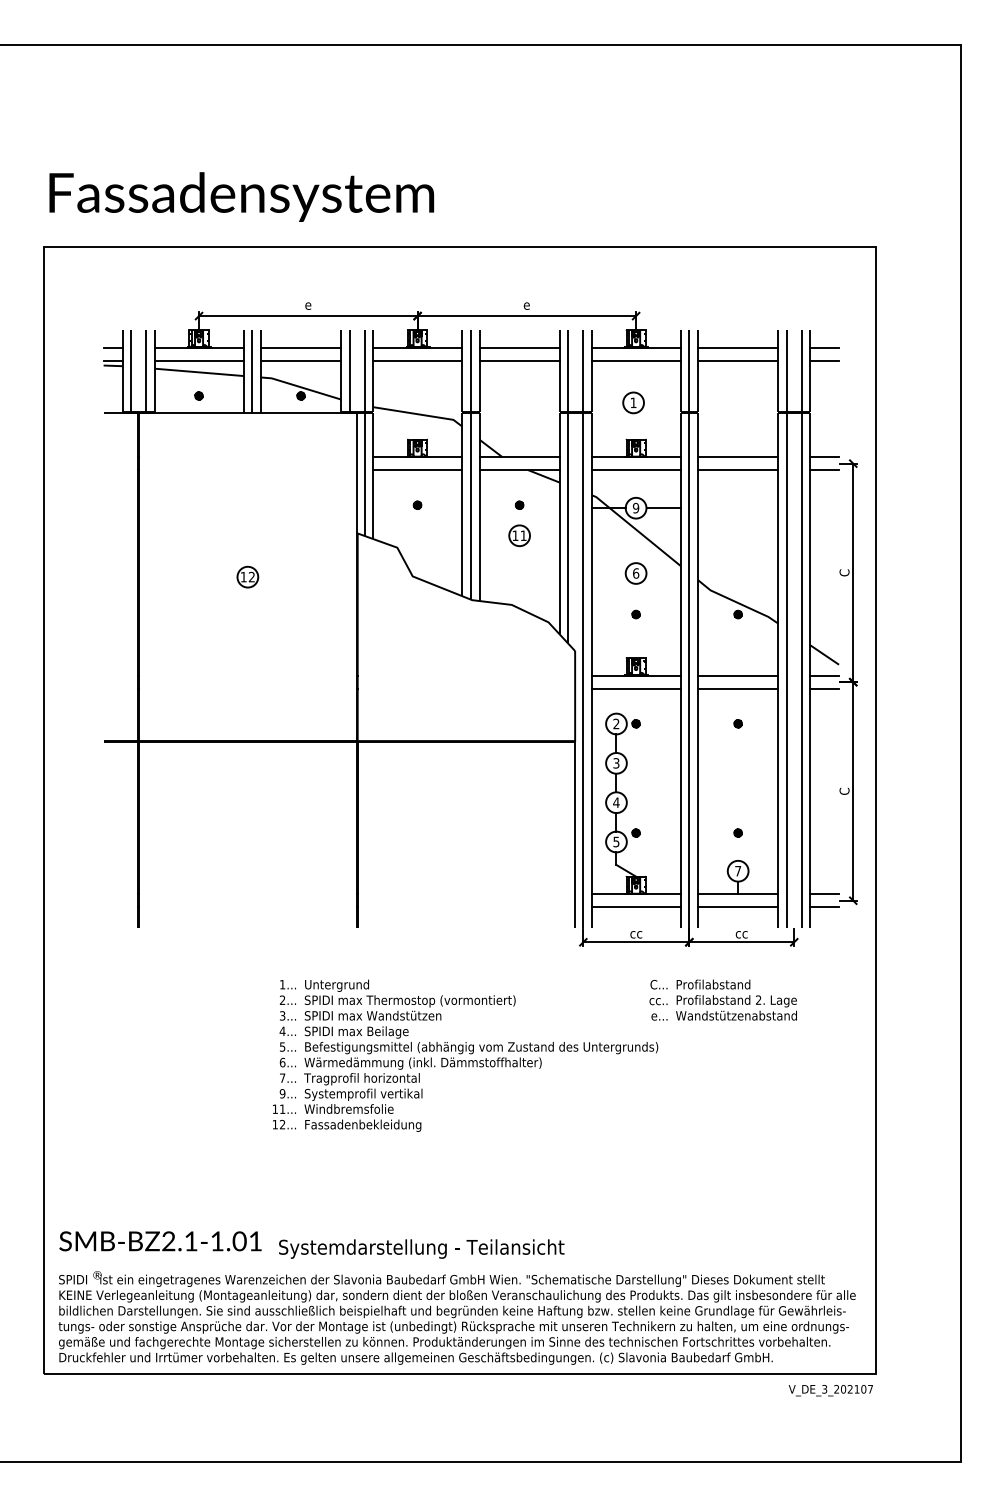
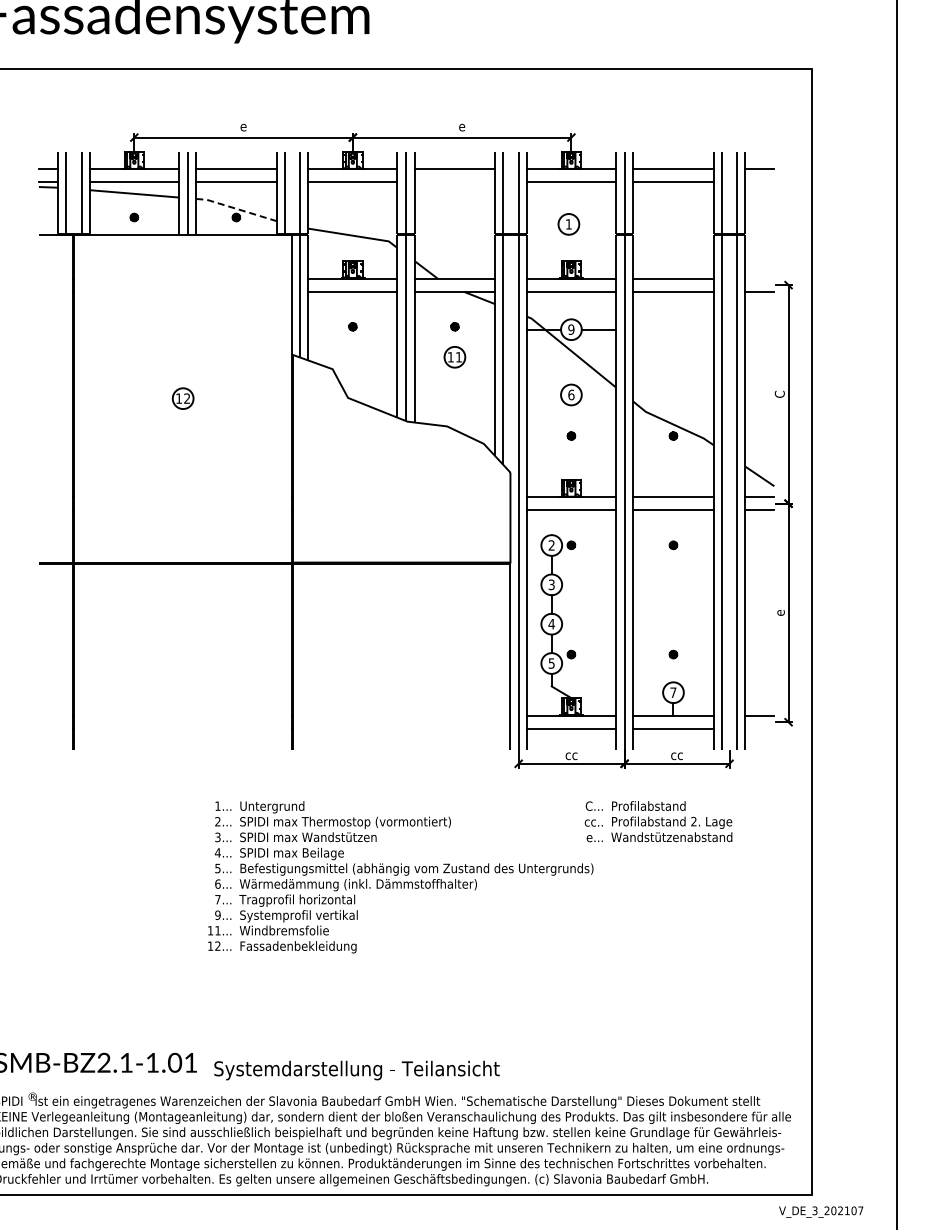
line: (519, 360) -> (454, 182), removed
line: (824, 360) -> (759, 182), removed
line: (301, 387) -> (236, 209), solid -> dashed
line: (824, 457) -> (759, 279), removed
text: (844, 790) -> (779, 612), C -> e
line: (824, 907) -> (759, 729), removed
text: (830, 1390) -> (820, 1212), moved

